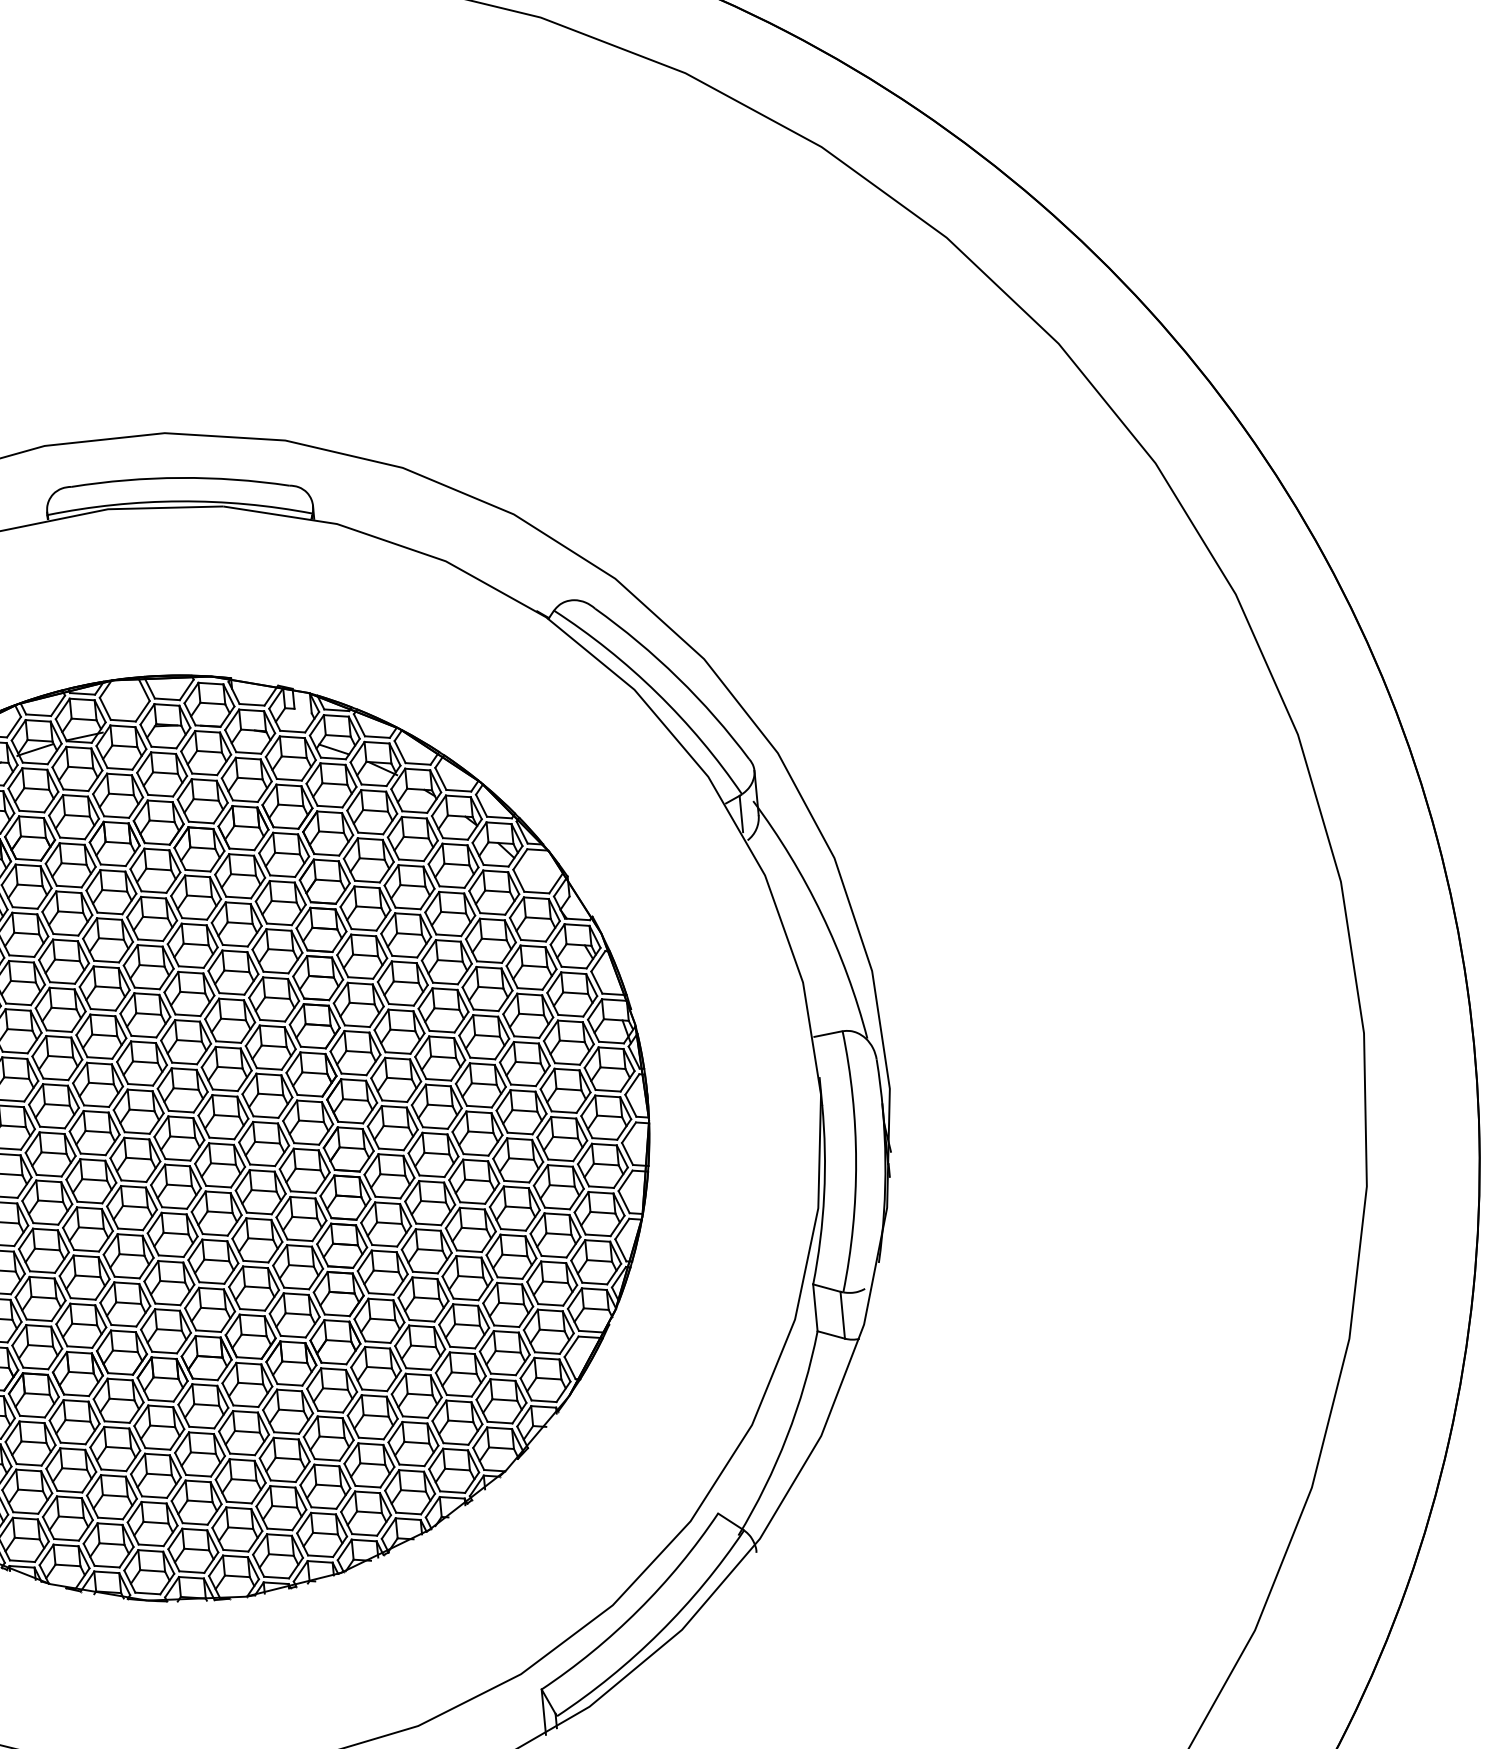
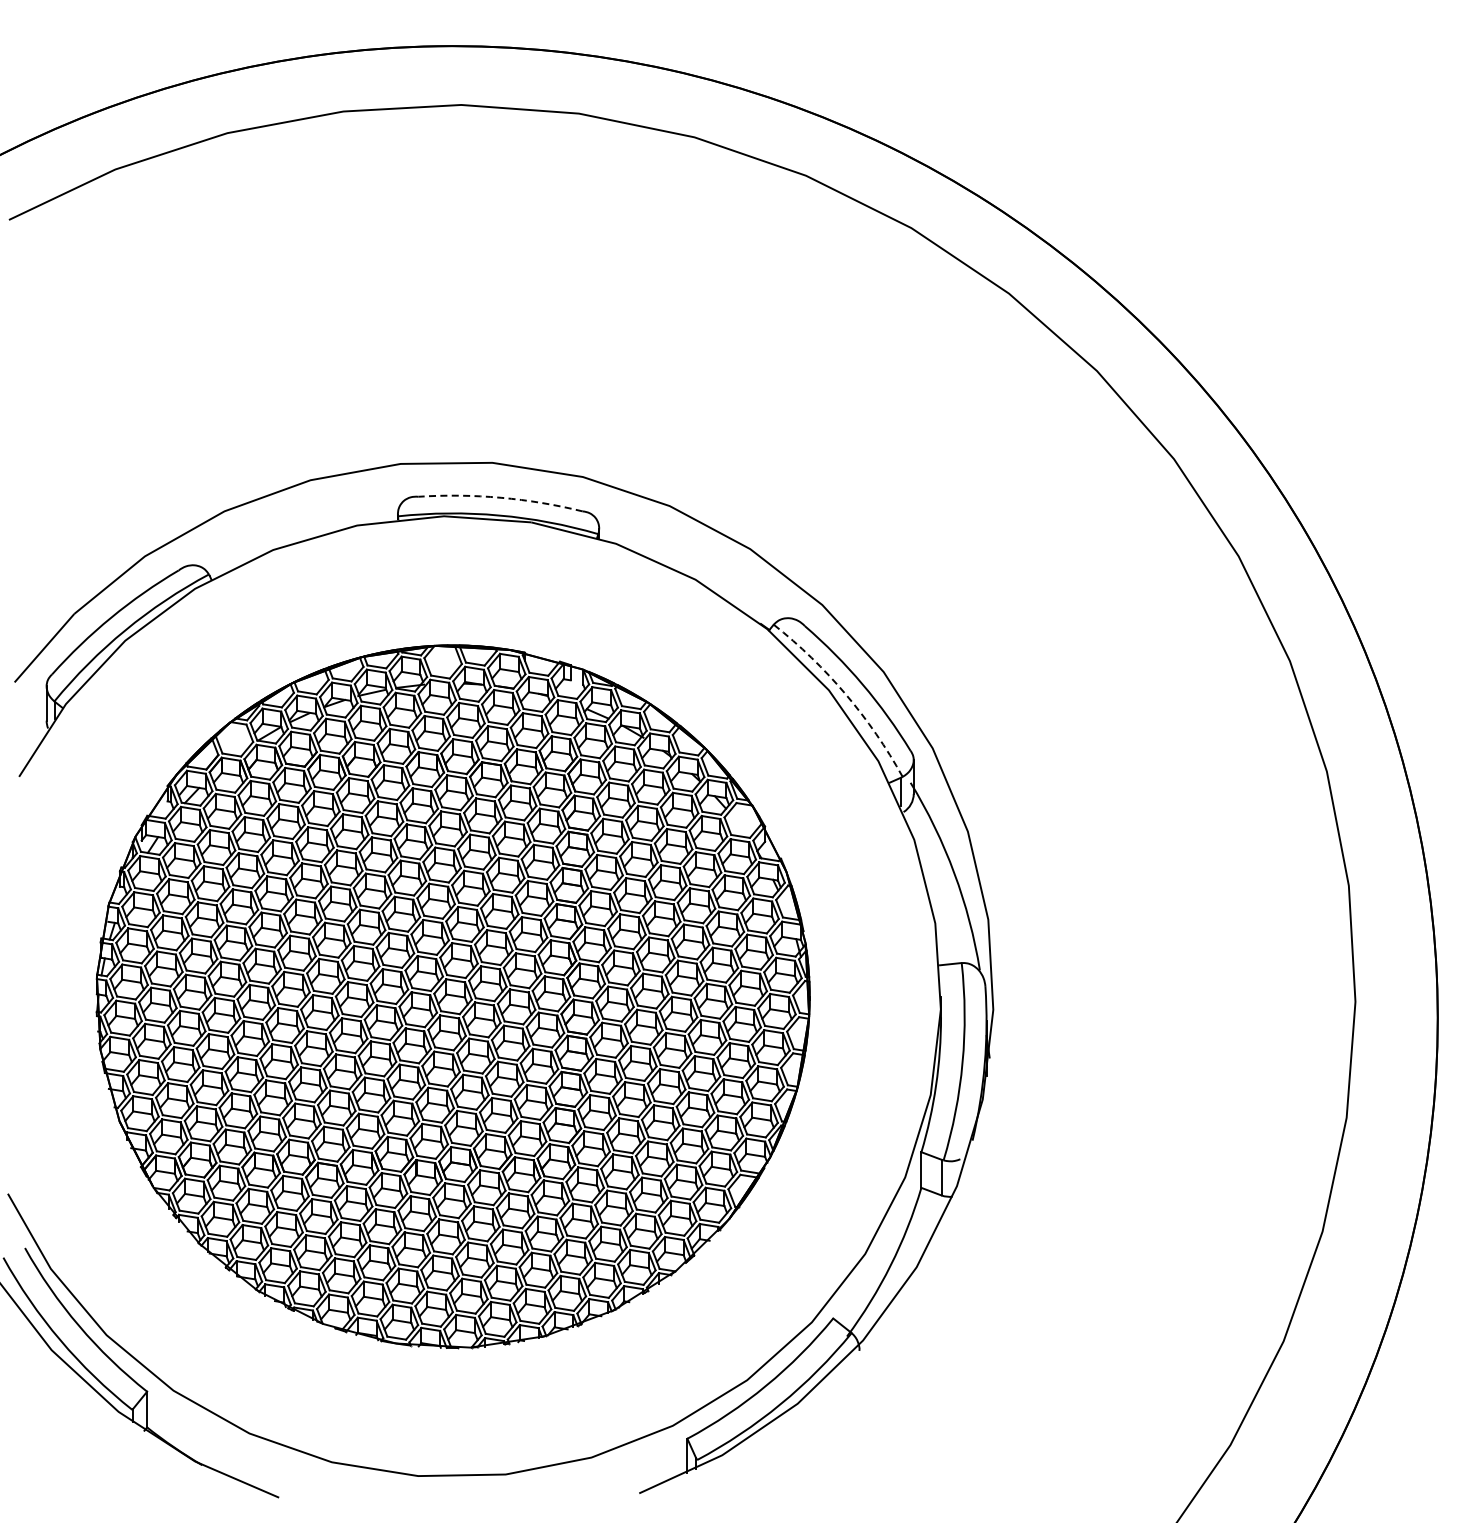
arc: (181, 477) -> (501, 497), solid -> dashed
arc: (656, 693) -> (845, 694), solid -> dashed

